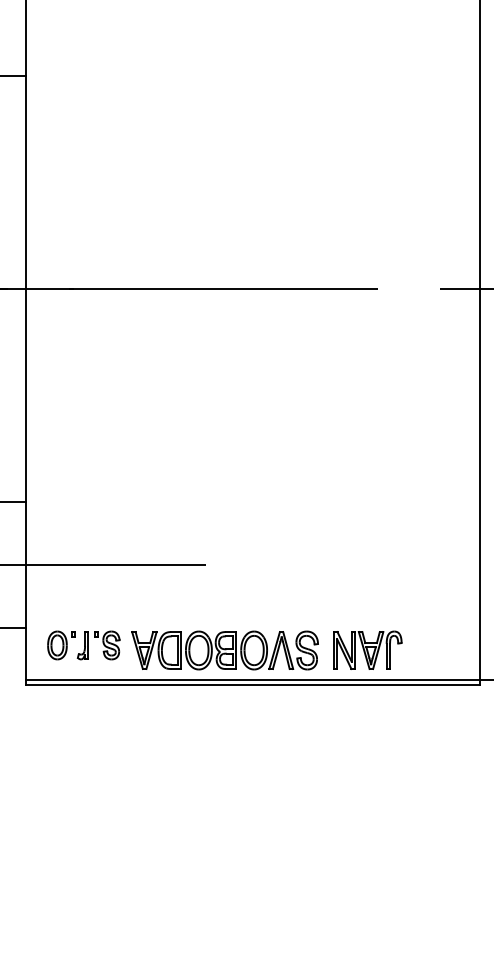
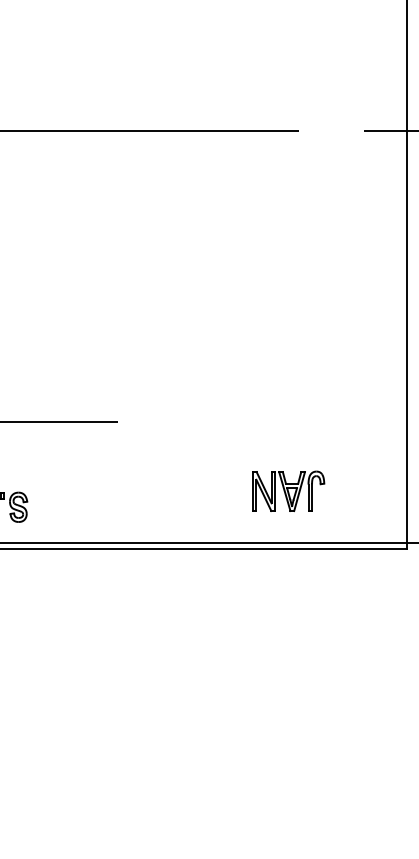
part: (367, 649) -> (288, 490), moved
part: (224, 650) -> (137, 512), removed

